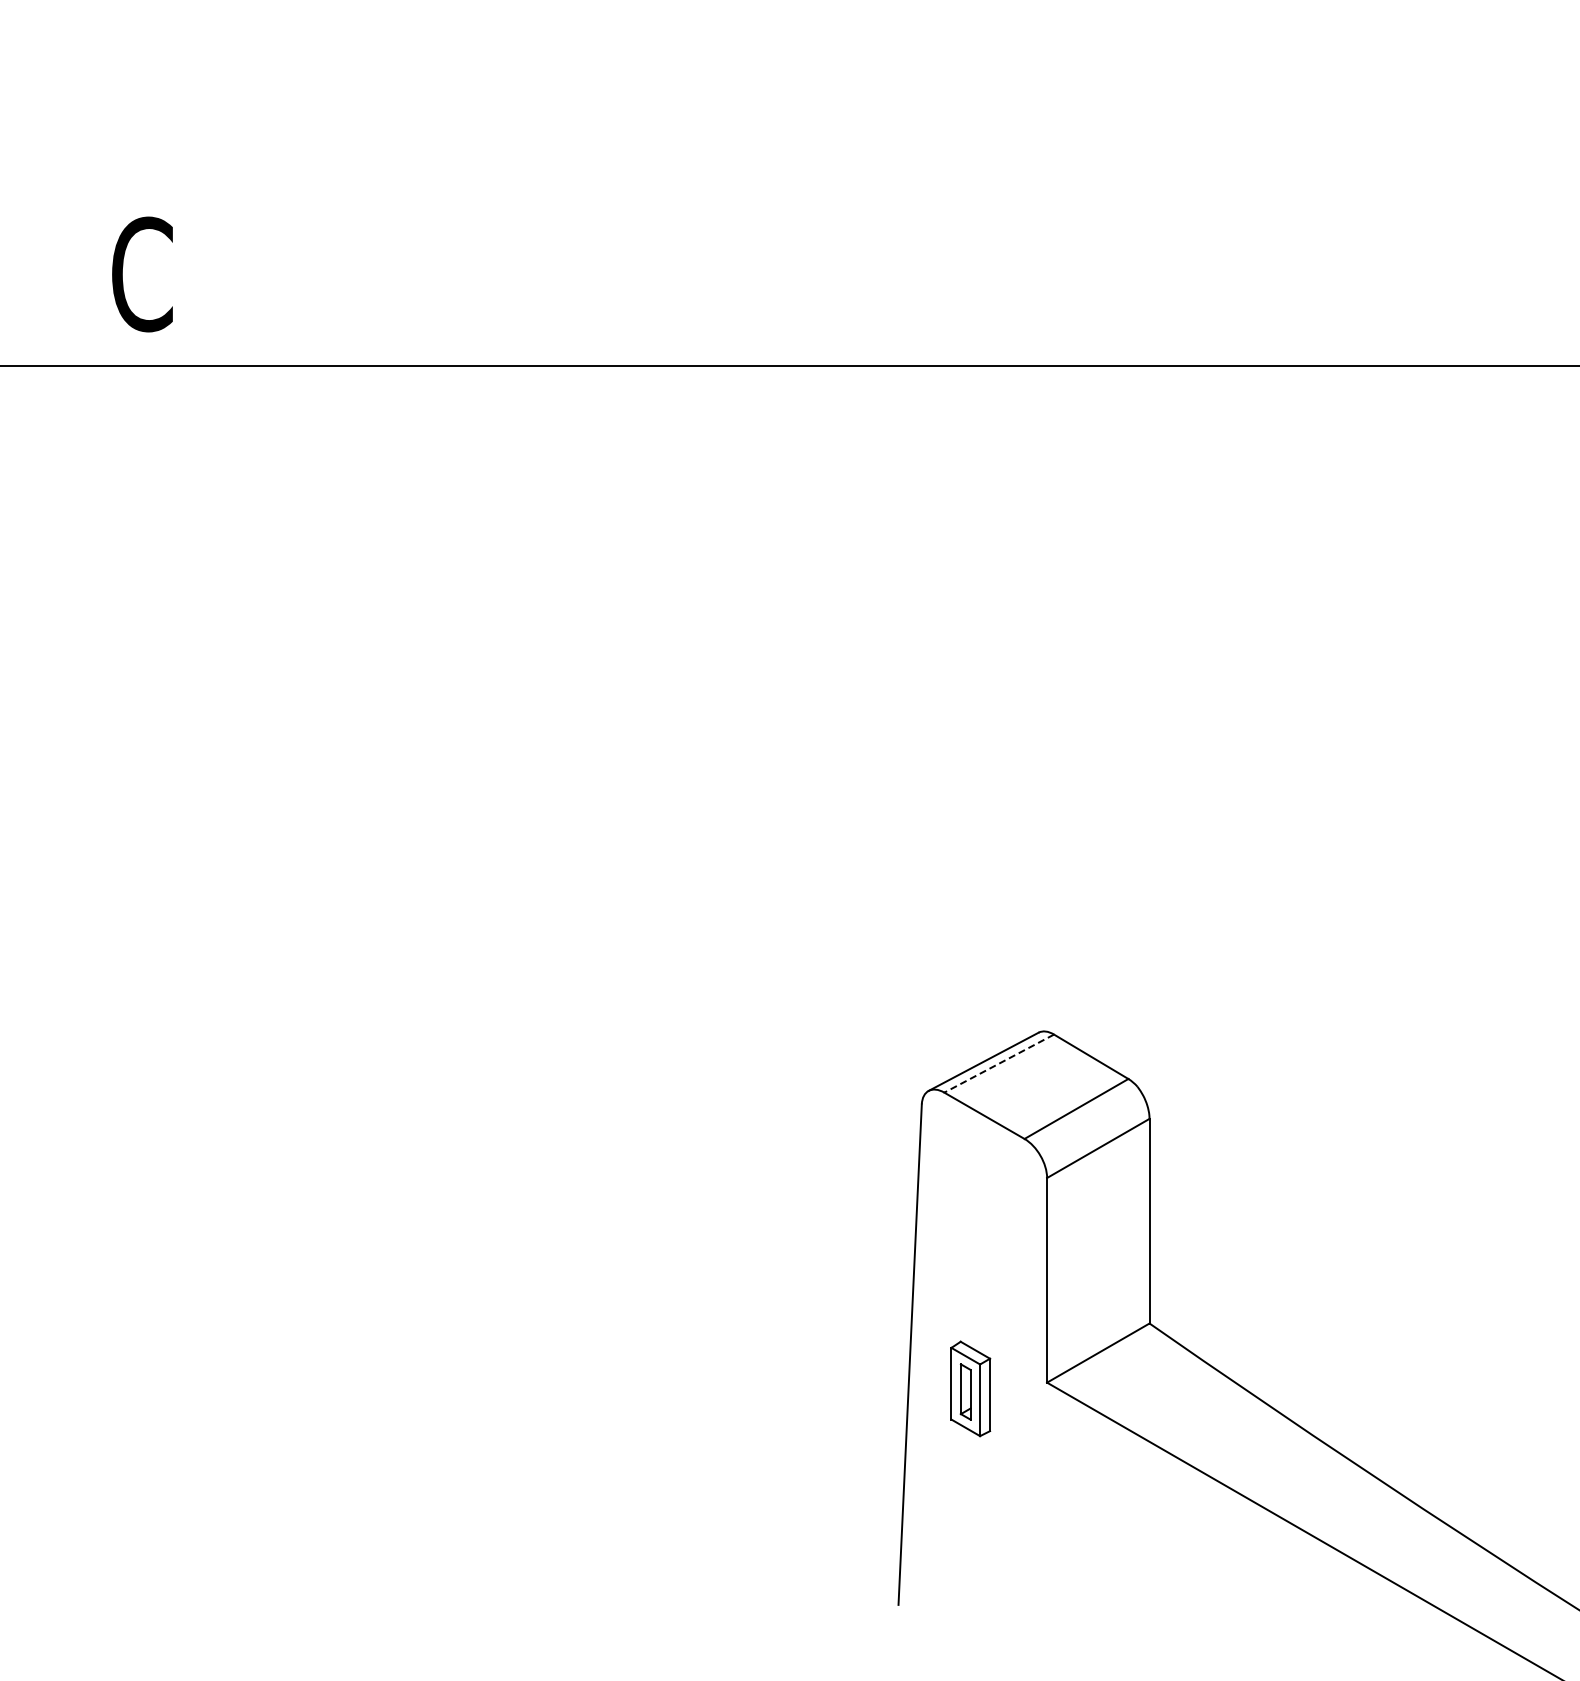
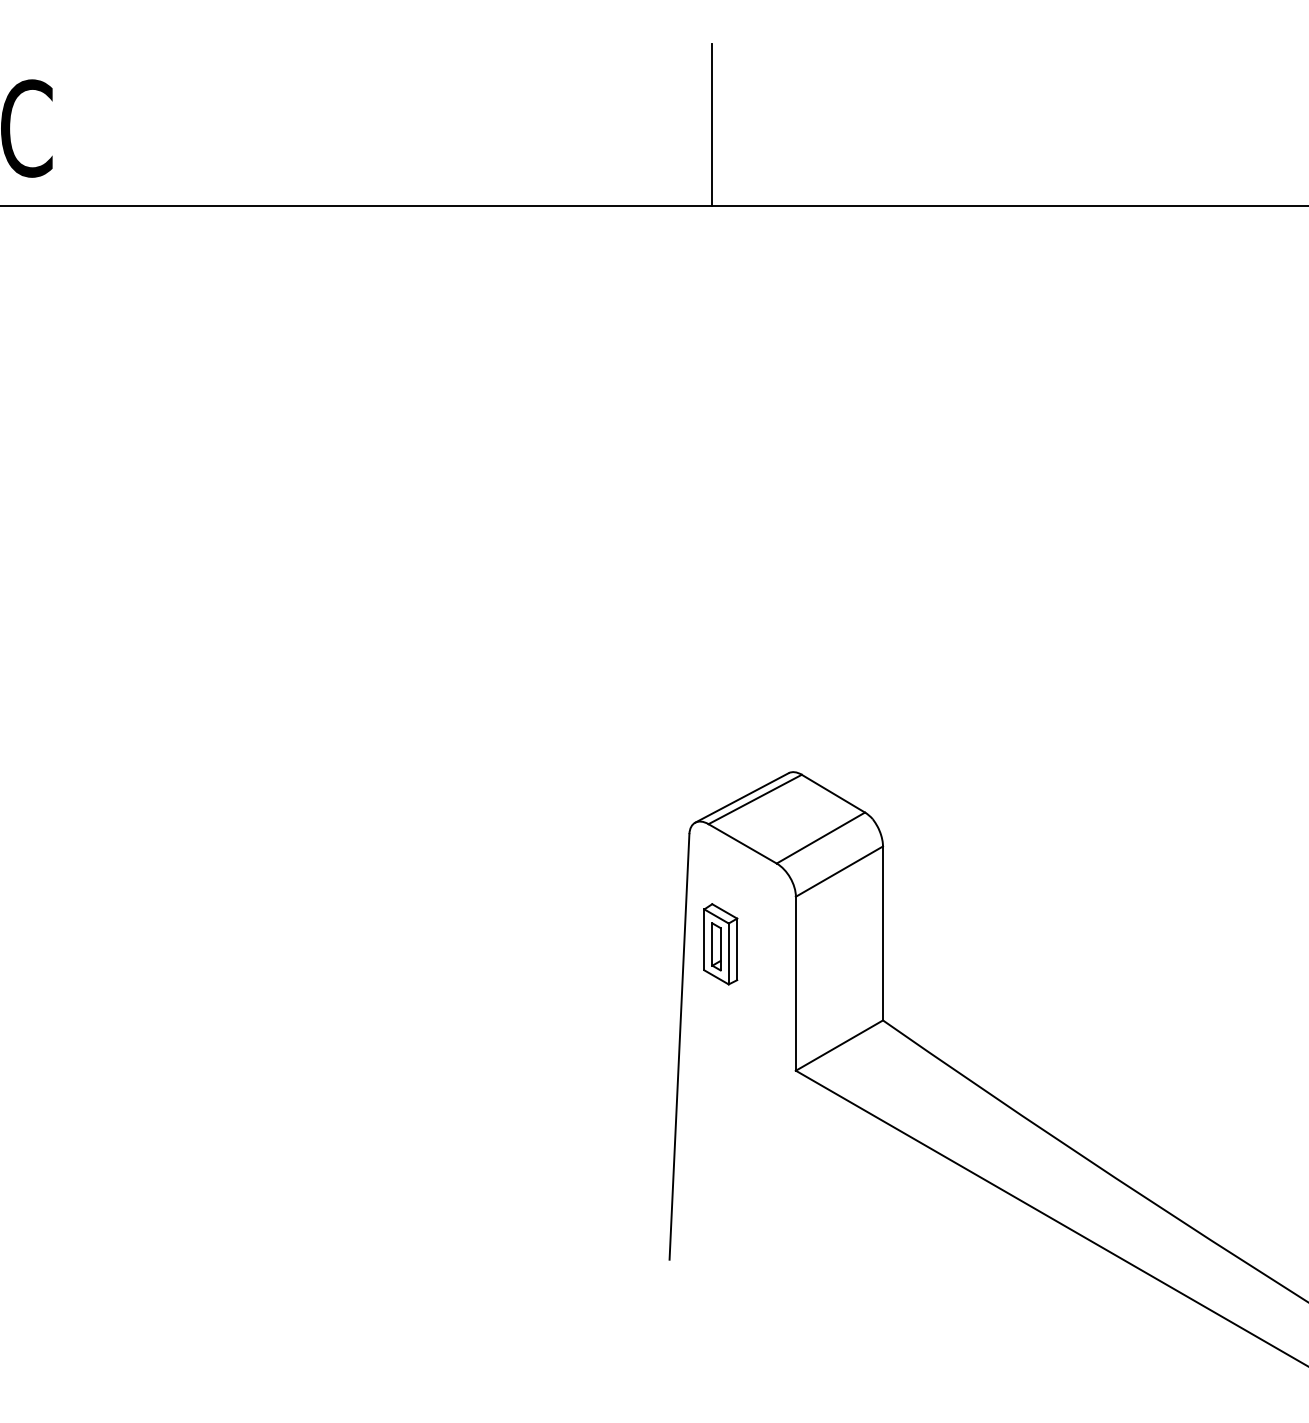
line: (948, 270) -> (712, 125), added
line: (998, 1063) -> (754, 799), dashed -> solid
part: (970, 1388) -> (720, 943), moved

